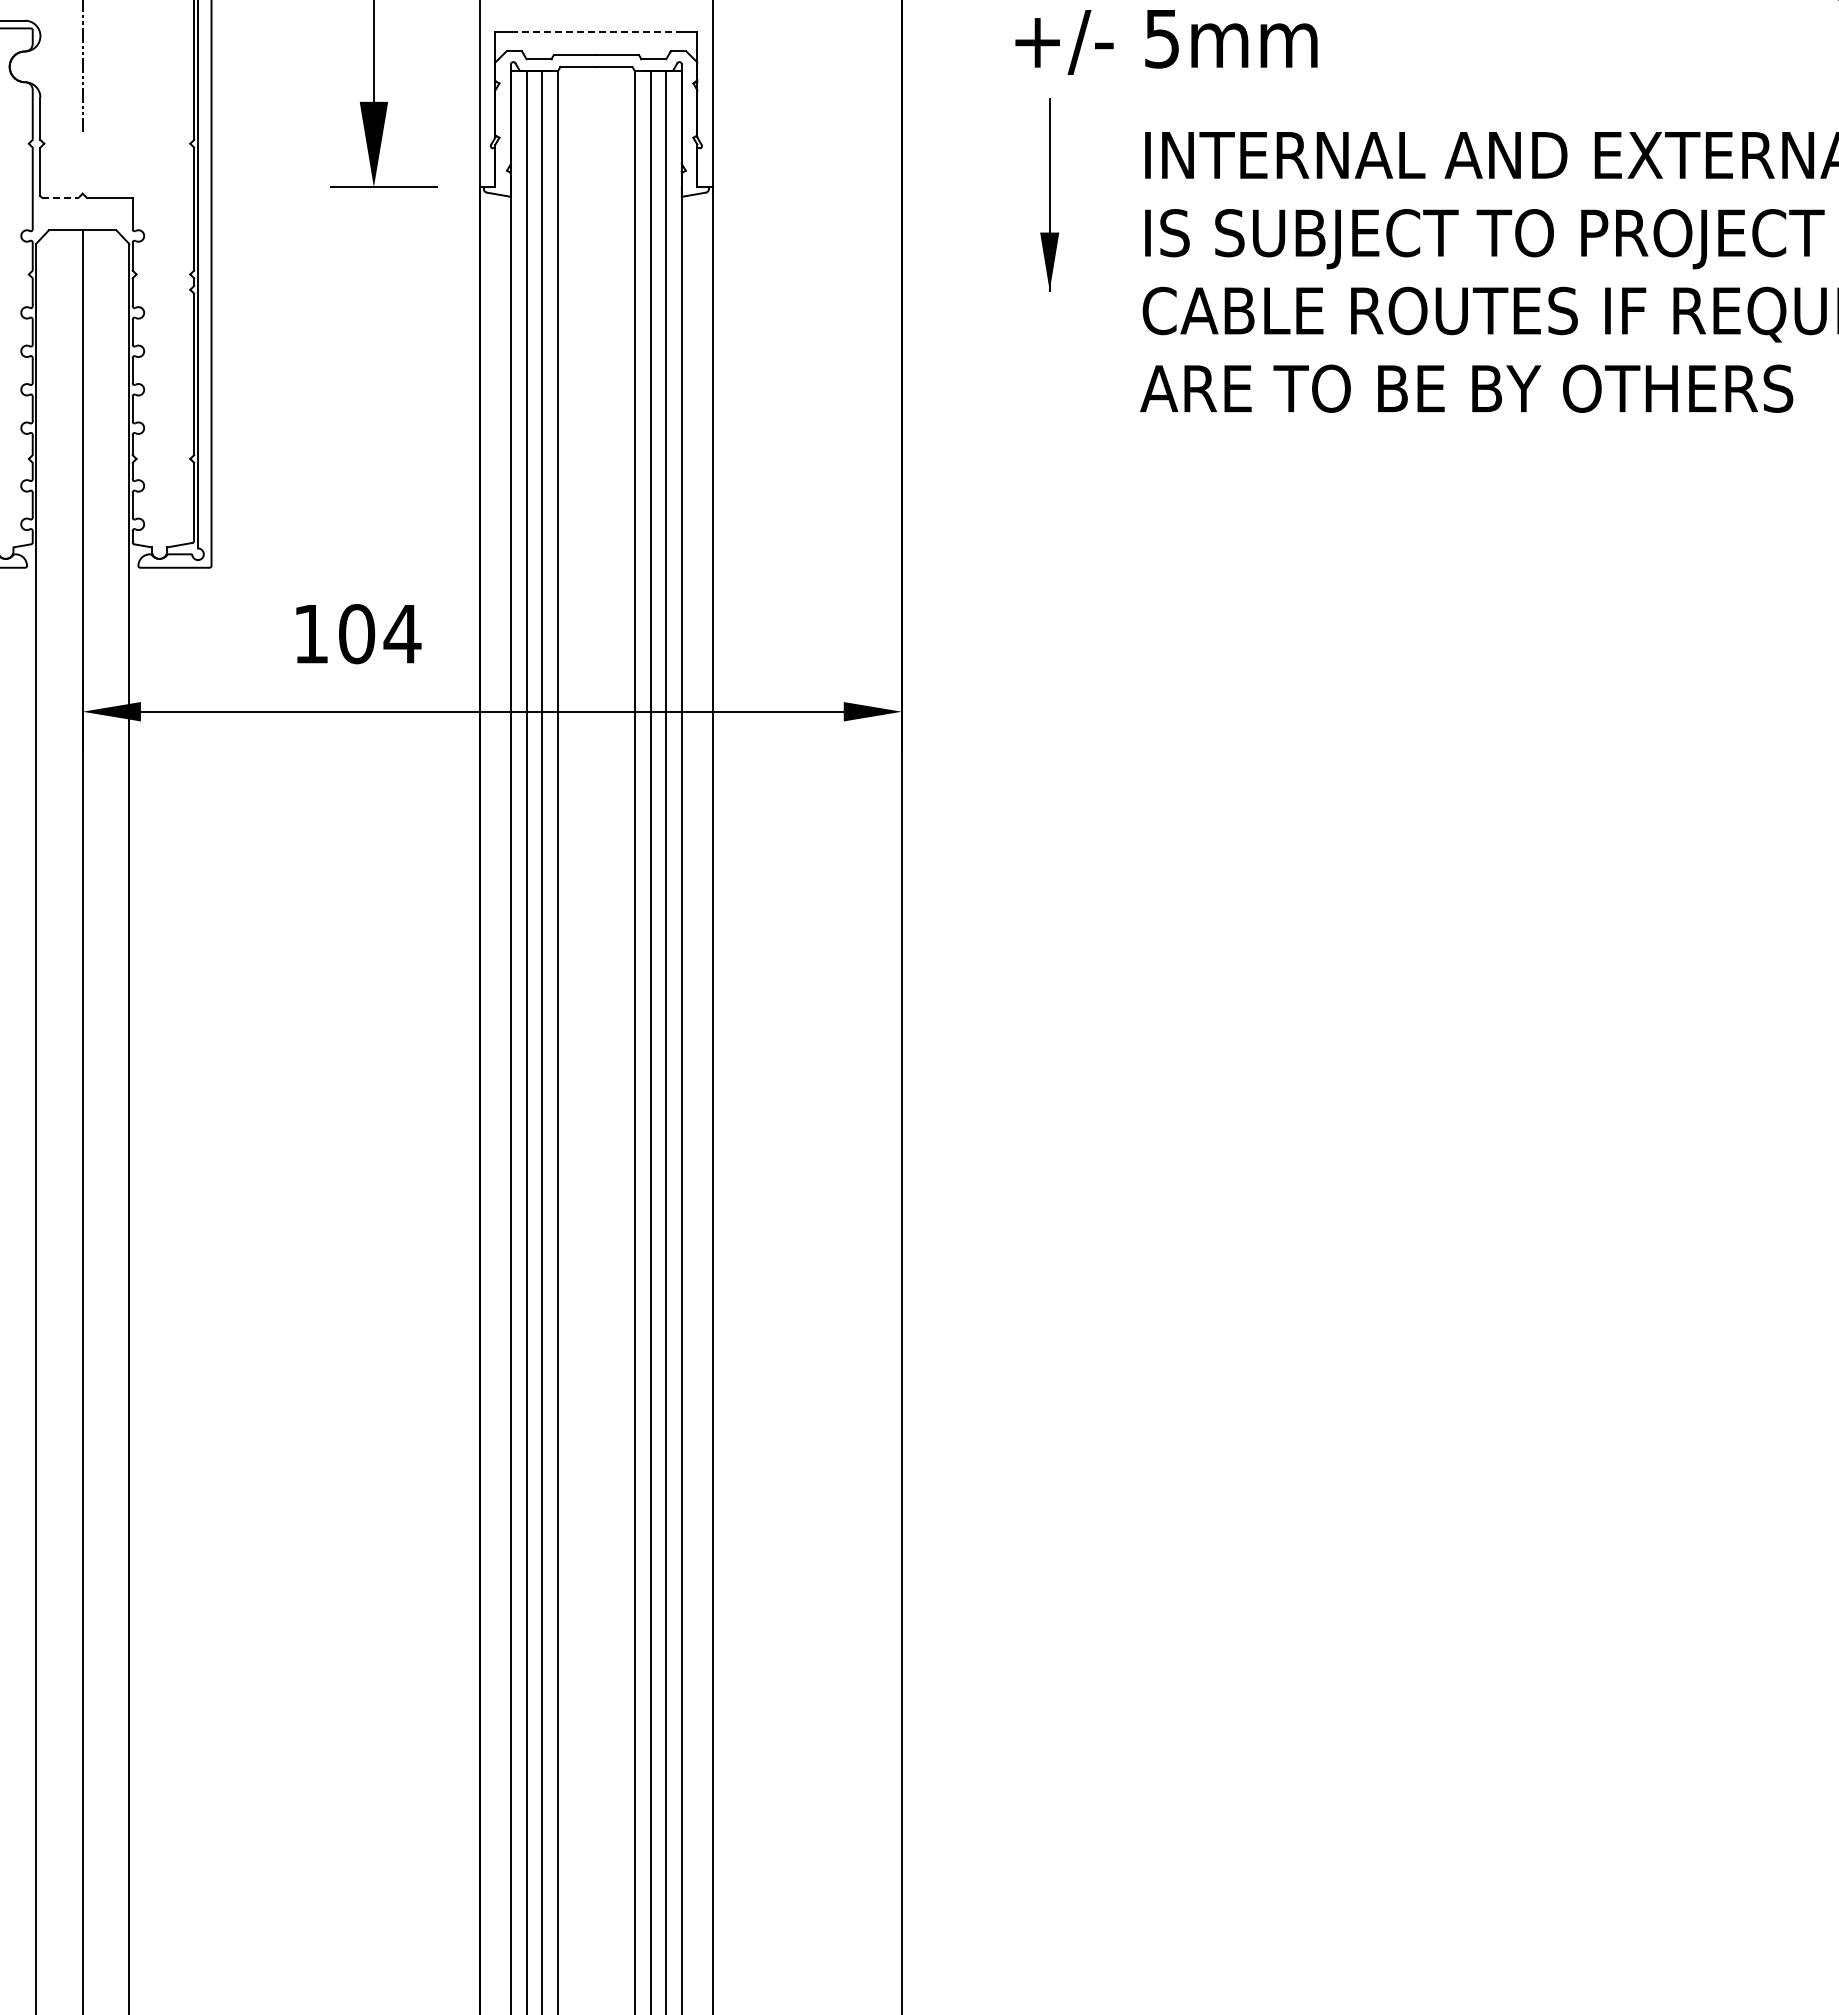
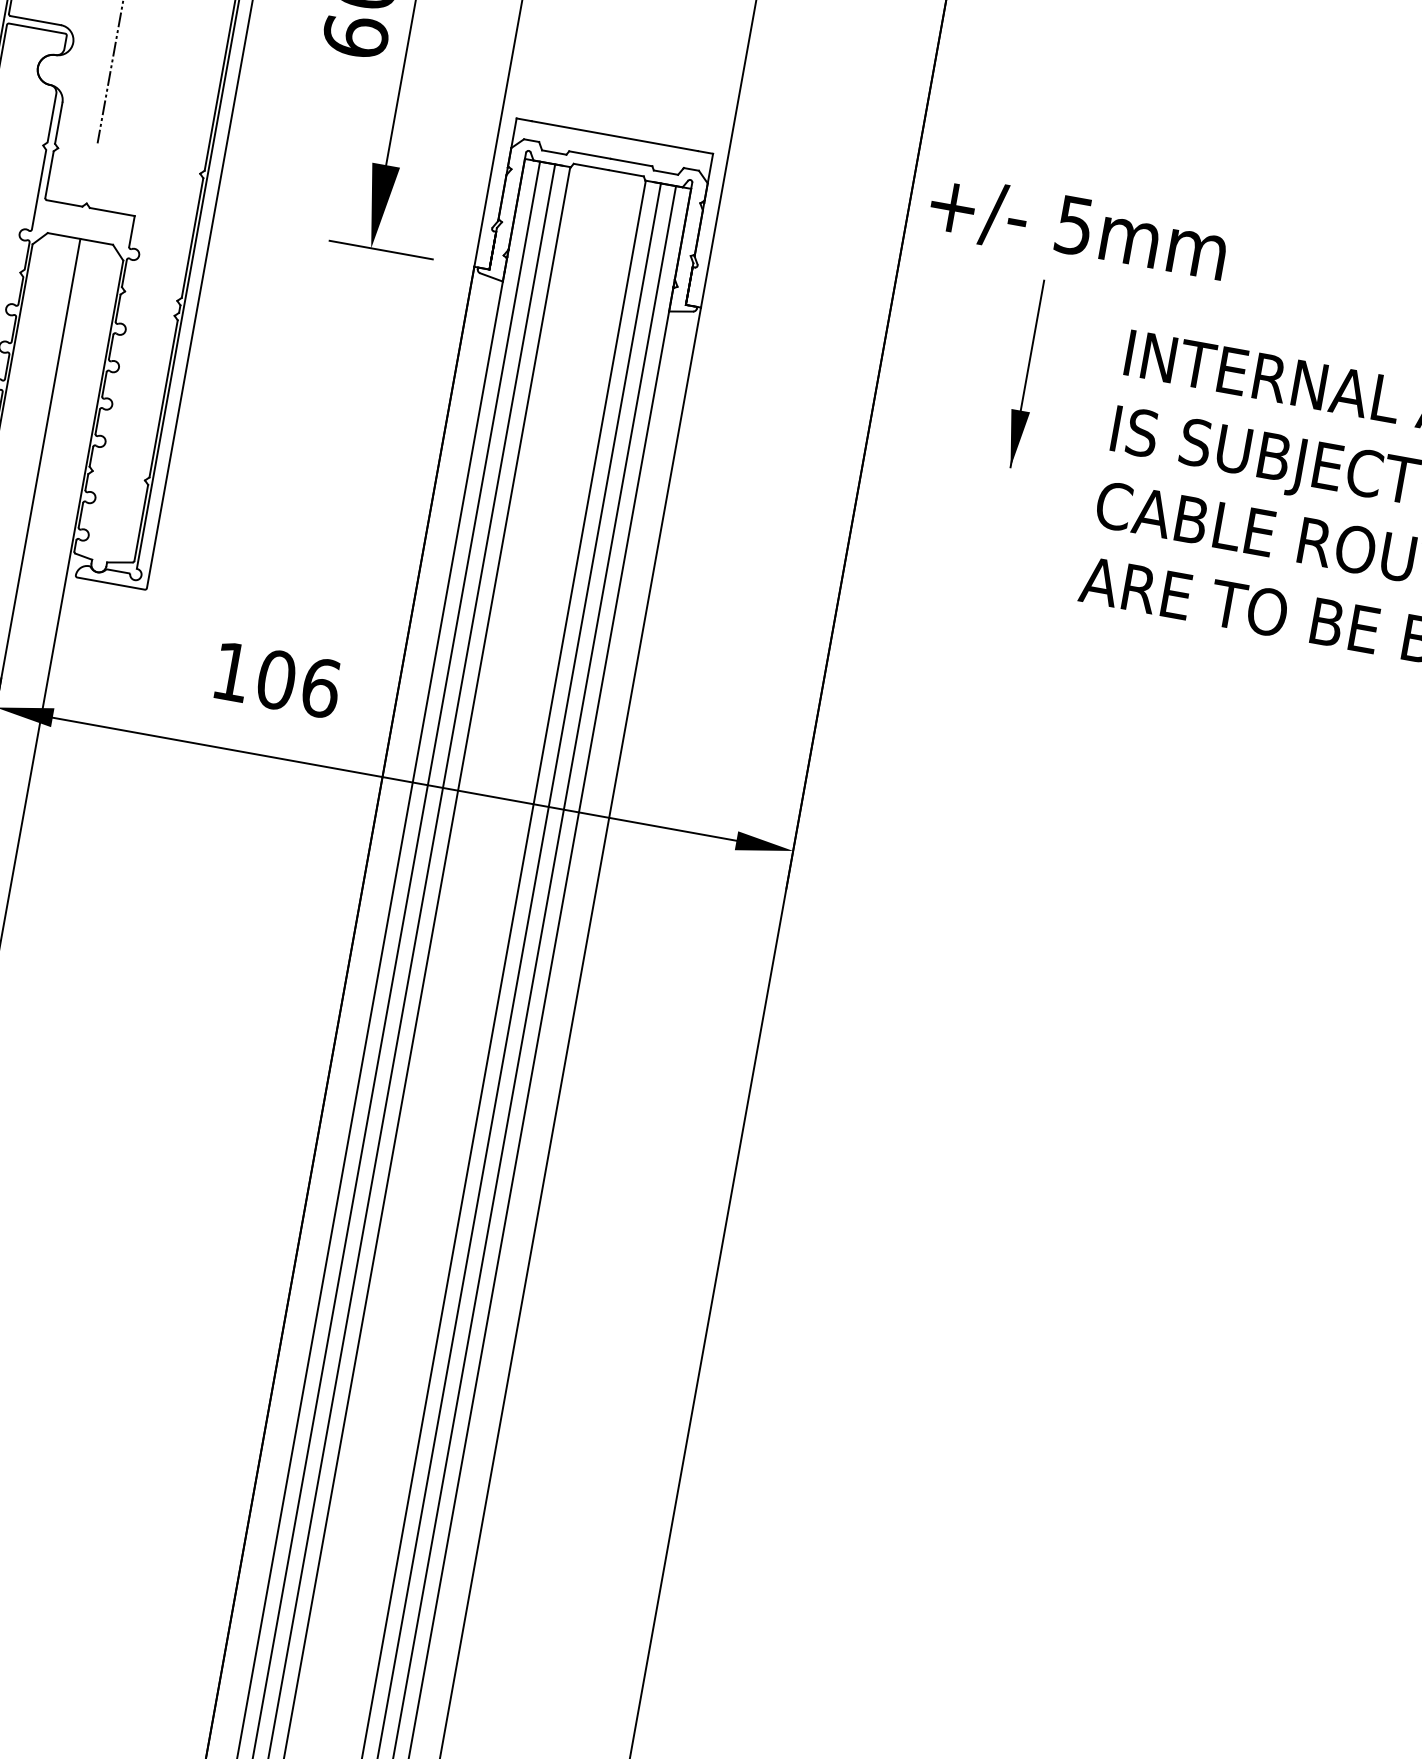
line: (596, 31) -> (615, 135), dashed -> solid
text: (1166, 42) -> (1078, 230), moved
line: (61, 197) -> (65, 203), dashed -> solid
text: (402, 634) -> (320, 688), 104 -> 106

